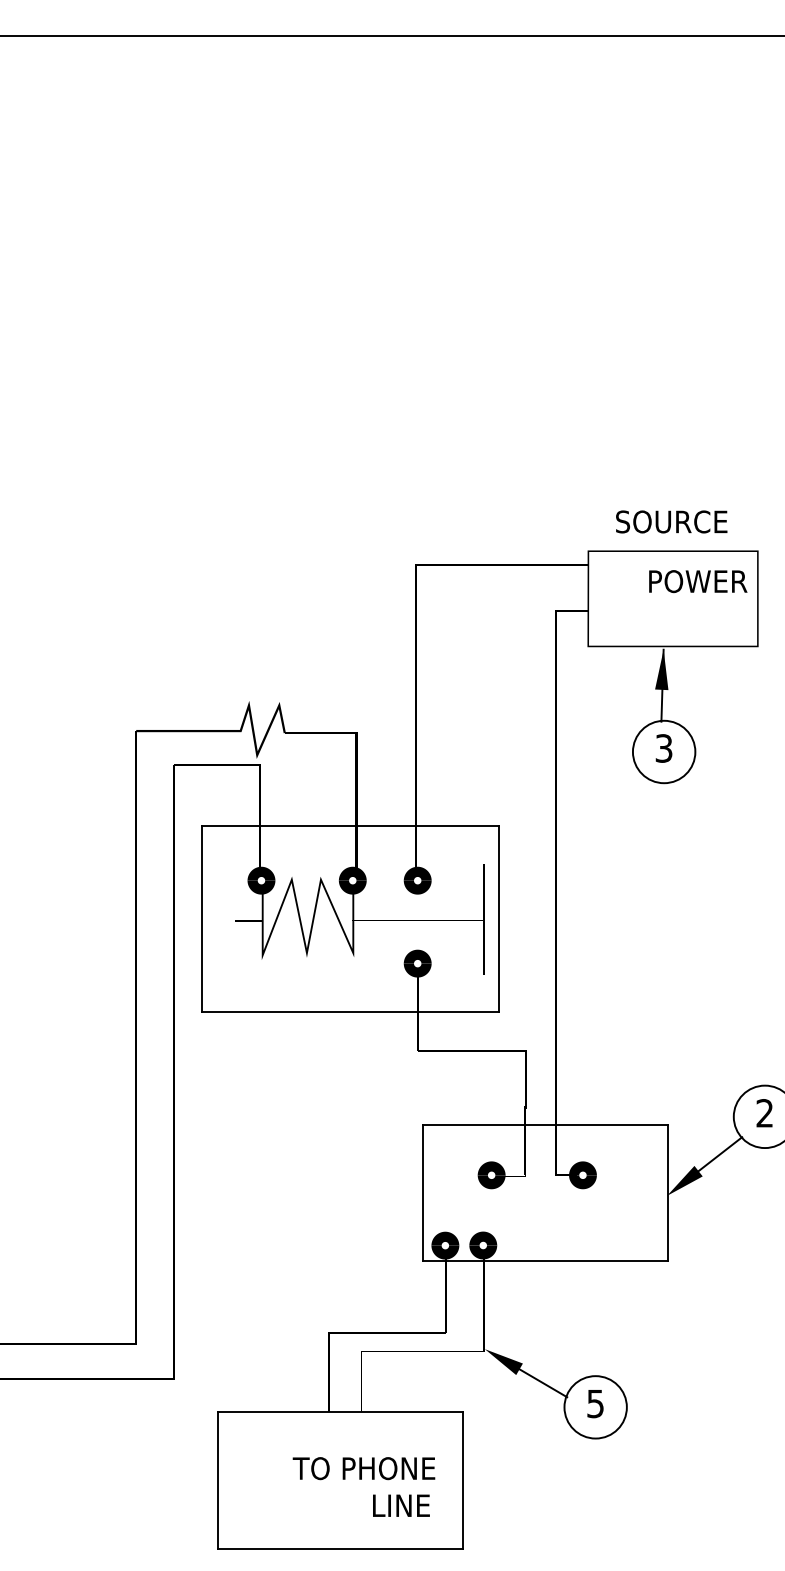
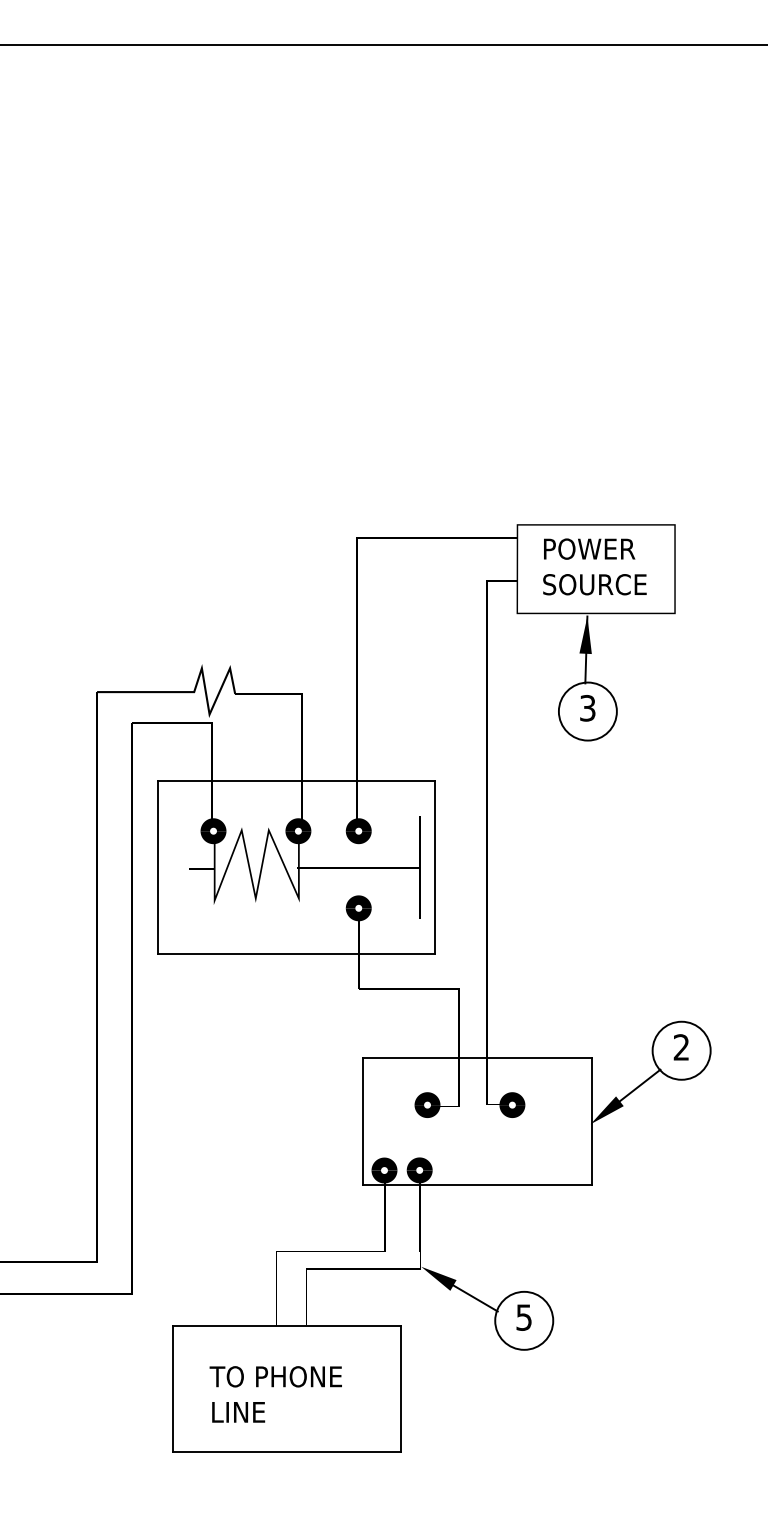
text: (671, 521) -> (594, 584), moved
text: (698, 580) -> (589, 548), moved
text: (363, 1468) -> (275, 1376), moved
text: (401, 1505) -> (238, 1412), moved

